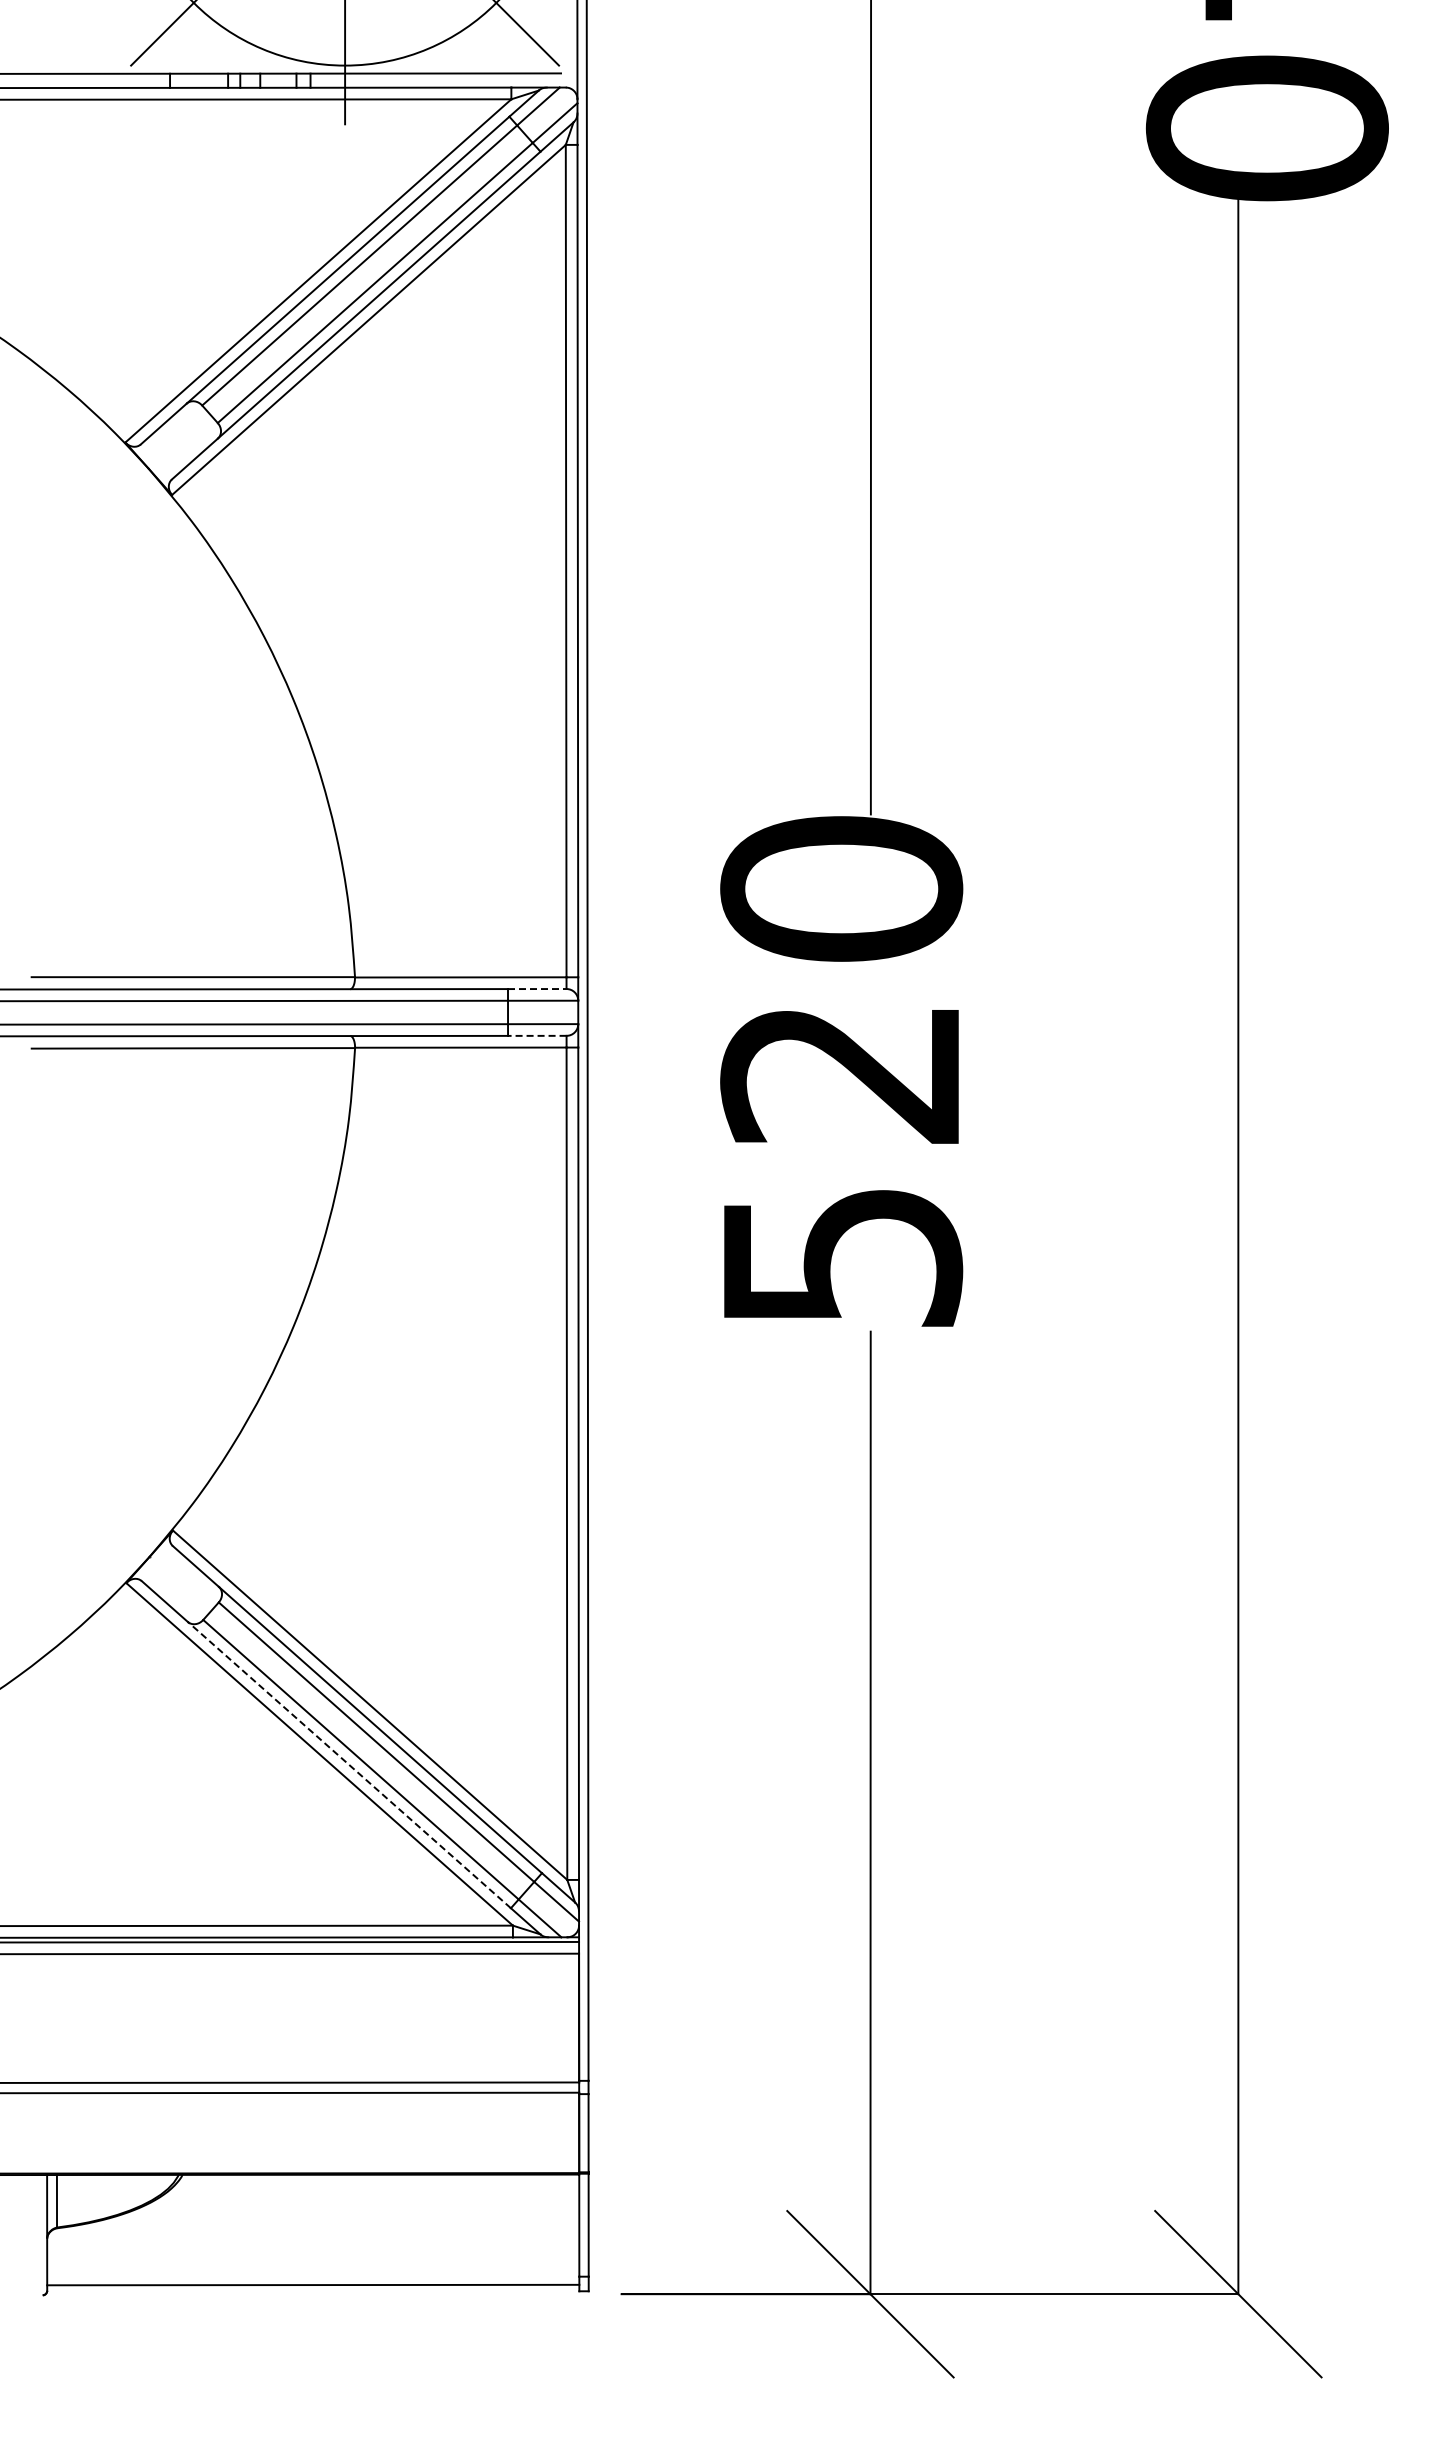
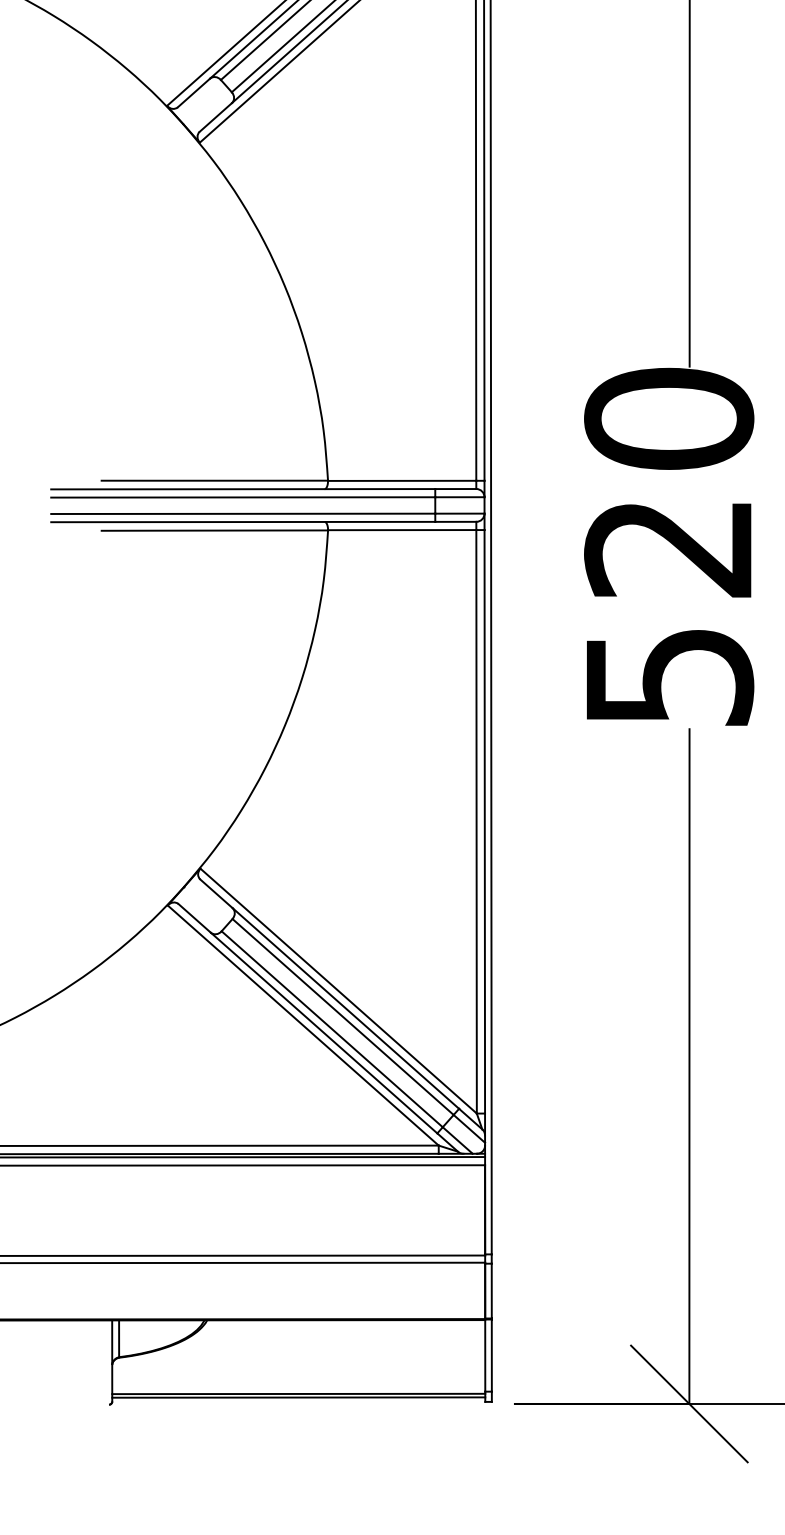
line: (537, 989) -> (455, 489), dashed -> solid
line: (536, 1035) -> (455, 521), dashed -> solid
line: (349, 1765) -> (324, 1033), dashed -> solid
line: (313, 2279) -> (298, 1393), added

